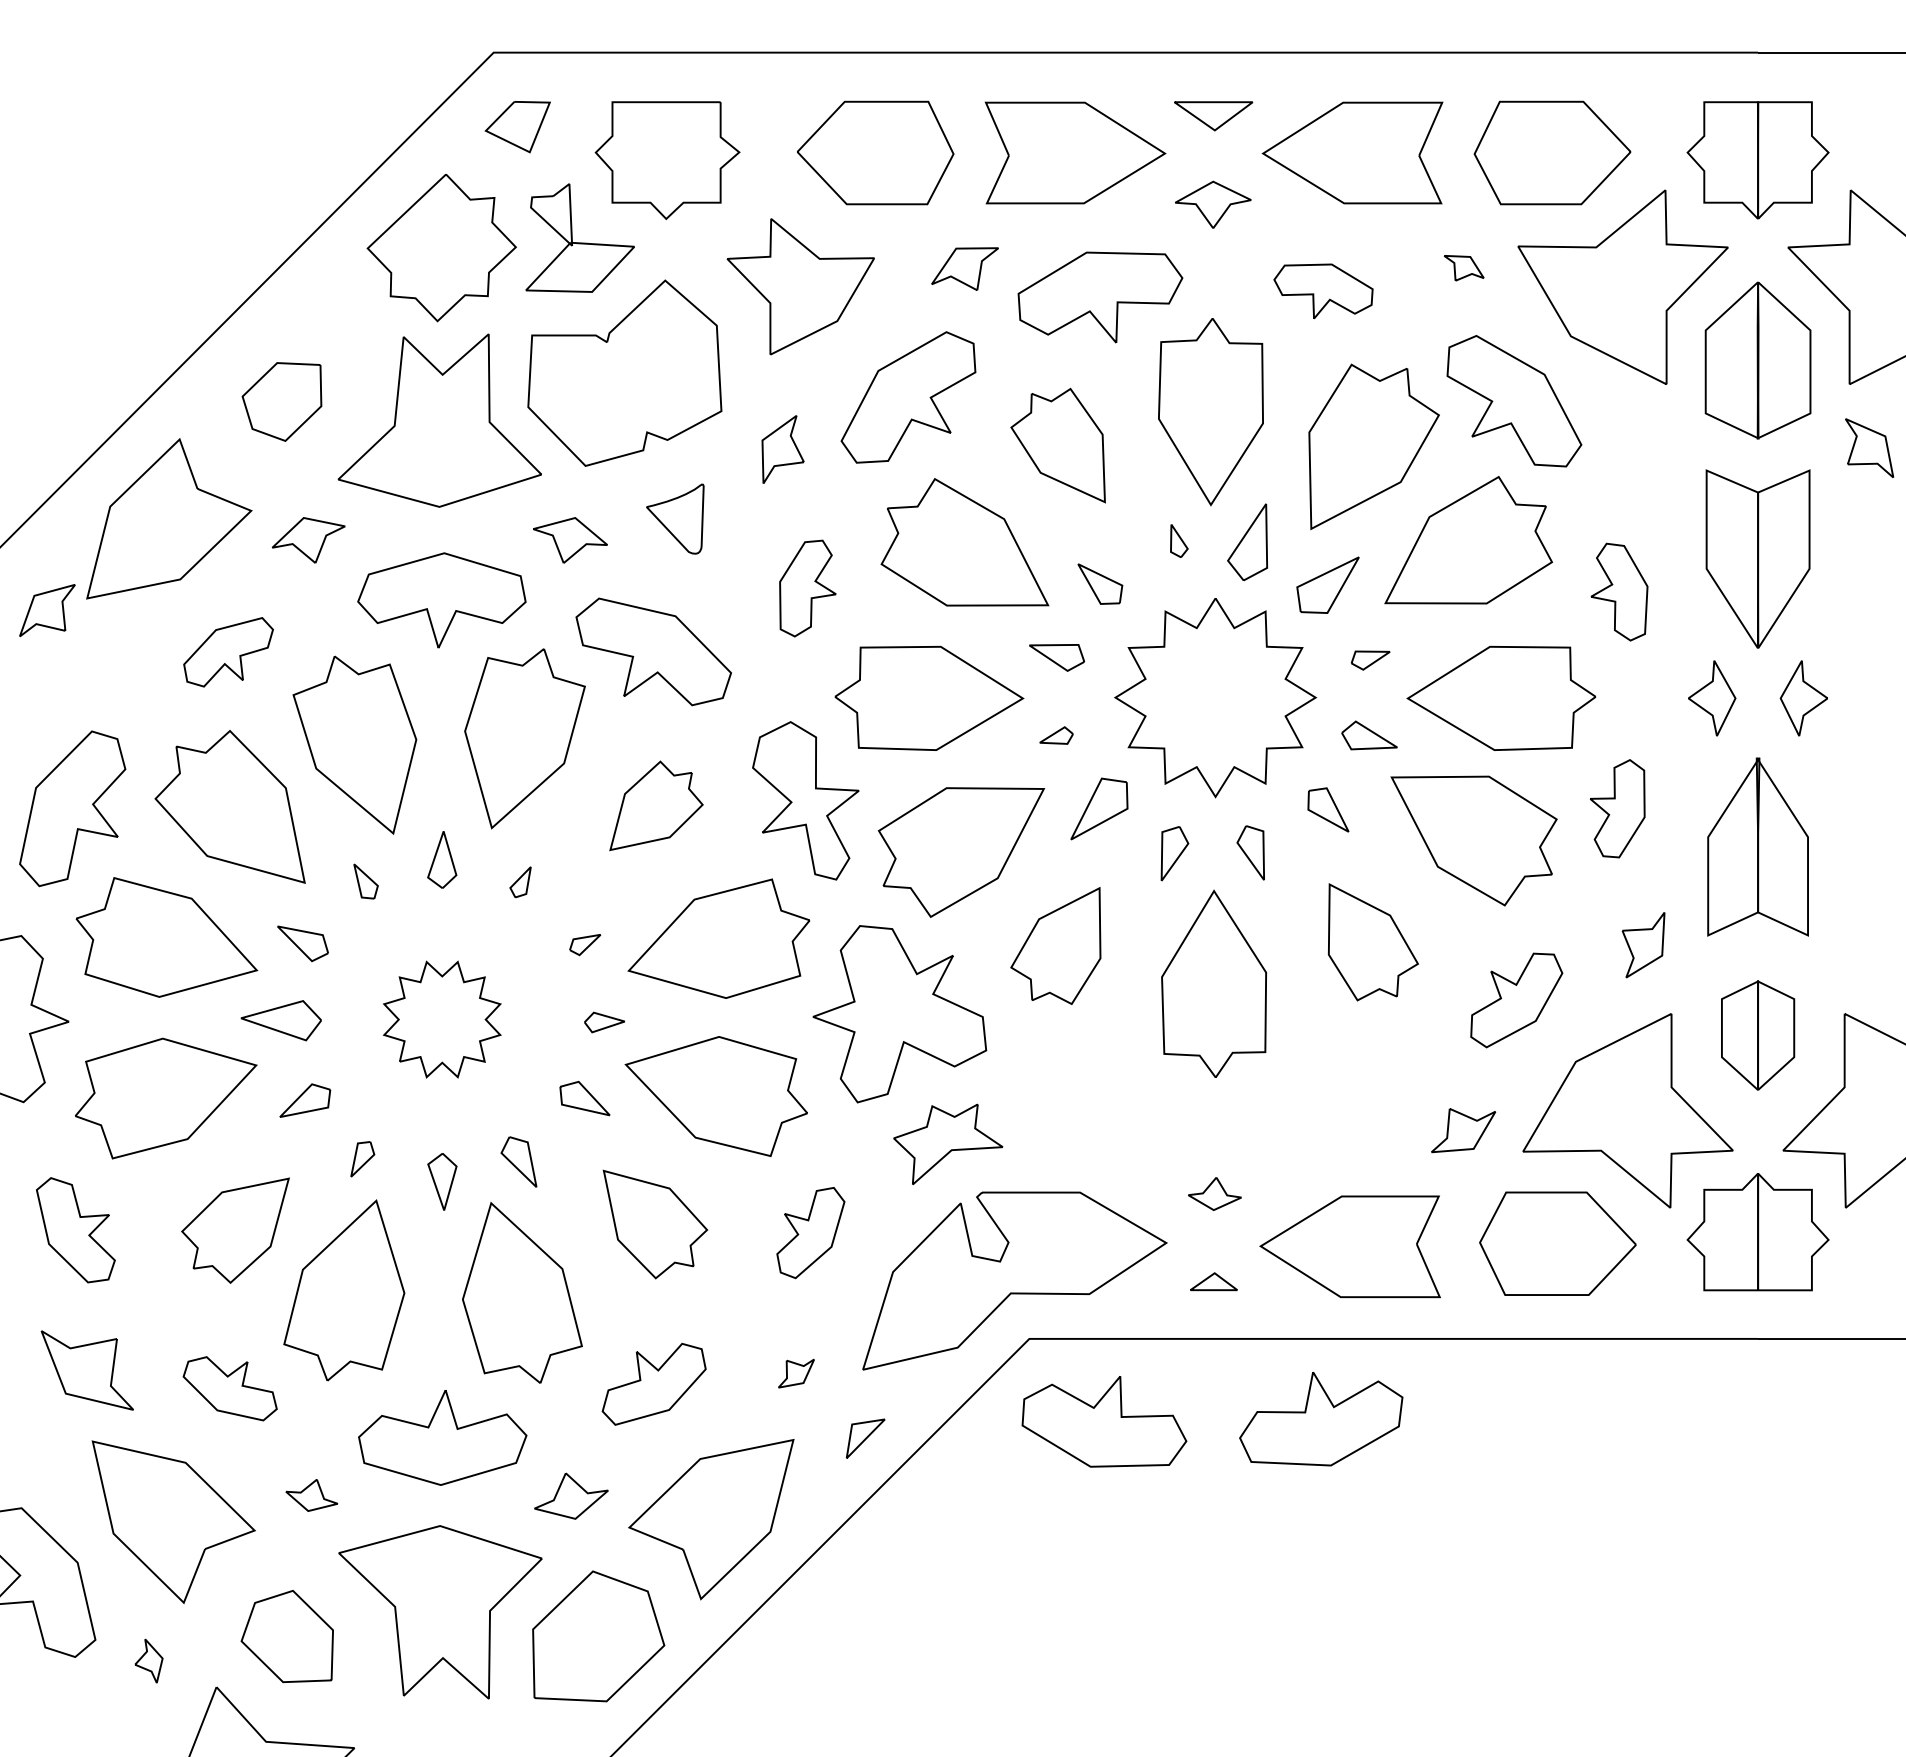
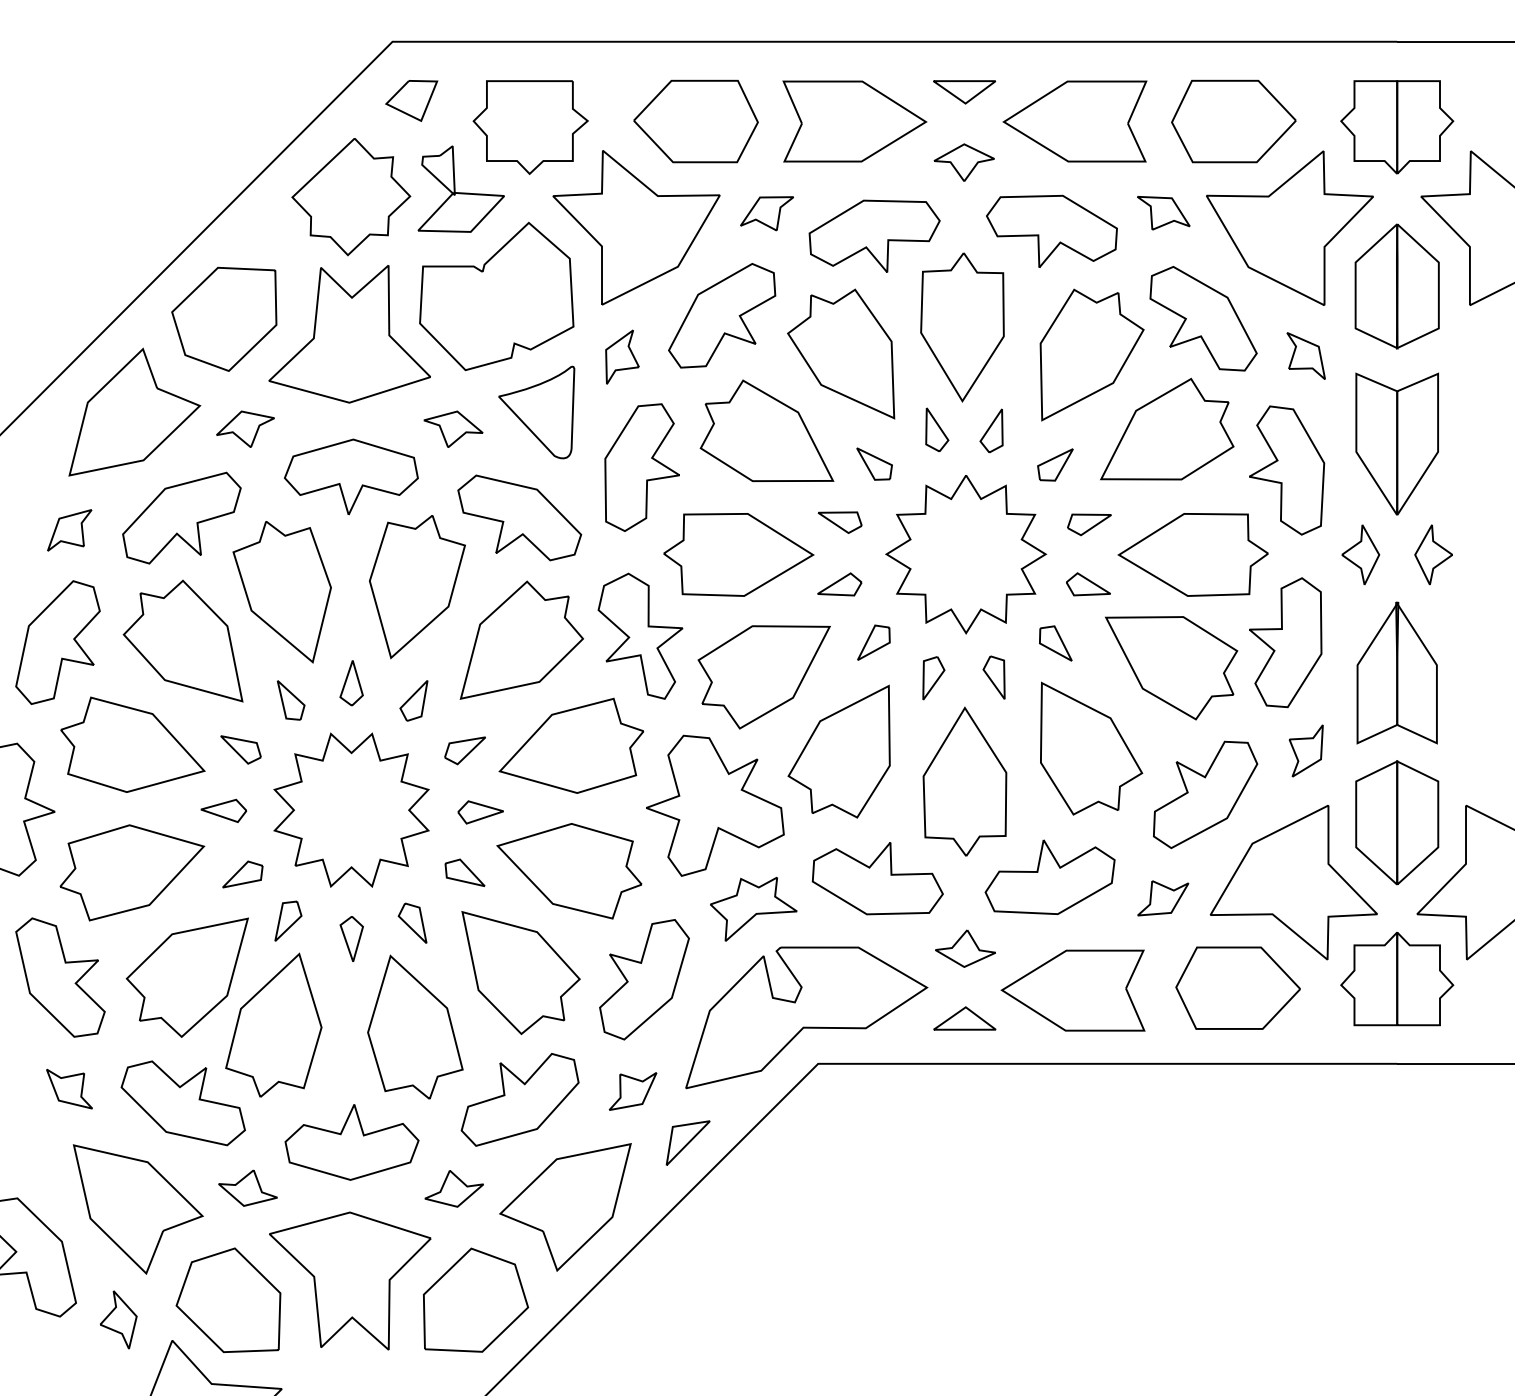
part: (1463, 267) -> (1163, 212), size x1.67
part: (800, 286) -> (636, 227), size x1.43
part: (1323, 291) -> (1051, 231), size x1.67
part: (281, 401) -> (223, 318), size x1.67
part: (1057, 445) -> (840, 353), size x1.43
part: (1869, 447) -> (1306, 355), moved
part: (675, 518) -> (536, 411), size x1.67
part: (1179, 540) -> (937, 429), size x1.67
part: (1247, 542) -> (991, 431), size x0.71
part: (1327, 584) -> (1055, 464), size x0.71
part: (807, 588) -> (641, 467), size x1.67
part: (1619, 591) -> (1287, 469), size x1.67
part: (47, 610) -> (69, 530), moved
part: (228, 652) -> (181, 518), size x1.67
part: (1370, 660) -> (1089, 524), size x1.43
part: (1056, 735) -> (839, 584), size x1.67
part: (656, 805) -> (521, 639), size x1.67
part: (1099, 808) -> (873, 642), size x0.71
part: (1617, 808) -> (1285, 642), size x1.67
part: (365, 881) -> (290, 700), size x1.43
part: (520, 882) -> (413, 701), size x1.67
part: (1373, 942) -> (1091, 748), size x1.43
part: (585, 944) -> (465, 750), size x1.67
part: (1055, 945) -> (838, 751), size x1.43
part: (1516, 1000) -> (1205, 794), size x1.43
part: (442, 1019) -> (351, 810), size x1.67
part: (281, 1020) -> (223, 810), size x0.71
part: (604, 1022) -> (480, 812), size x1.43
part: (1757, 1035) -> (1396, 822), size x1.43
part: (362, 1158) -> (288, 920), size x1.43
part: (1214, 1193) -> (965, 948), size x1.43
part: (655, 1224) -> (521, 972), size x1.43
part: (75, 1229) -> (60, 976), size x1.43
part: (235, 1230) -> (187, 977), size x1.43
part: (810, 1232) -> (644, 979), size x1.67
part: (1213, 1281) -> (964, 1018), size x1.67
part: (86, 1370) -> (68, 1088), size x0.62
part: (796, 1373) -> (633, 1091), size x1.67
part: (653, 1384) -> (519, 1100), size x1.43
part: (229, 1388) -> (182, 1103), size x1.67
part: (1321, 1419) -> (1050, 877), moved
part: (1104, 1421) -> (877, 878), moved
part: (865, 1438) -> (687, 1142), size x1.43
part: (311, 1495) -> (247, 1188), size x1.43
part: (287, 1636) -> (228, 1300), size x1.43
part: (148, 1660) -> (118, 1319), size x1.67

